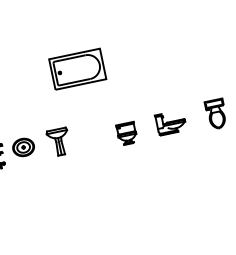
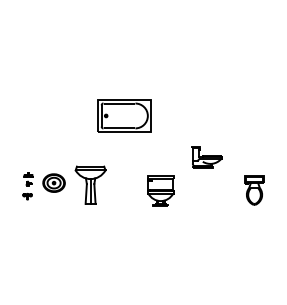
part: (170, 123) -> (206, 157), moved
part: (126, 133) -> (160, 190), size x1.4
part: (58, 142) -> (90, 185), size x1.4

